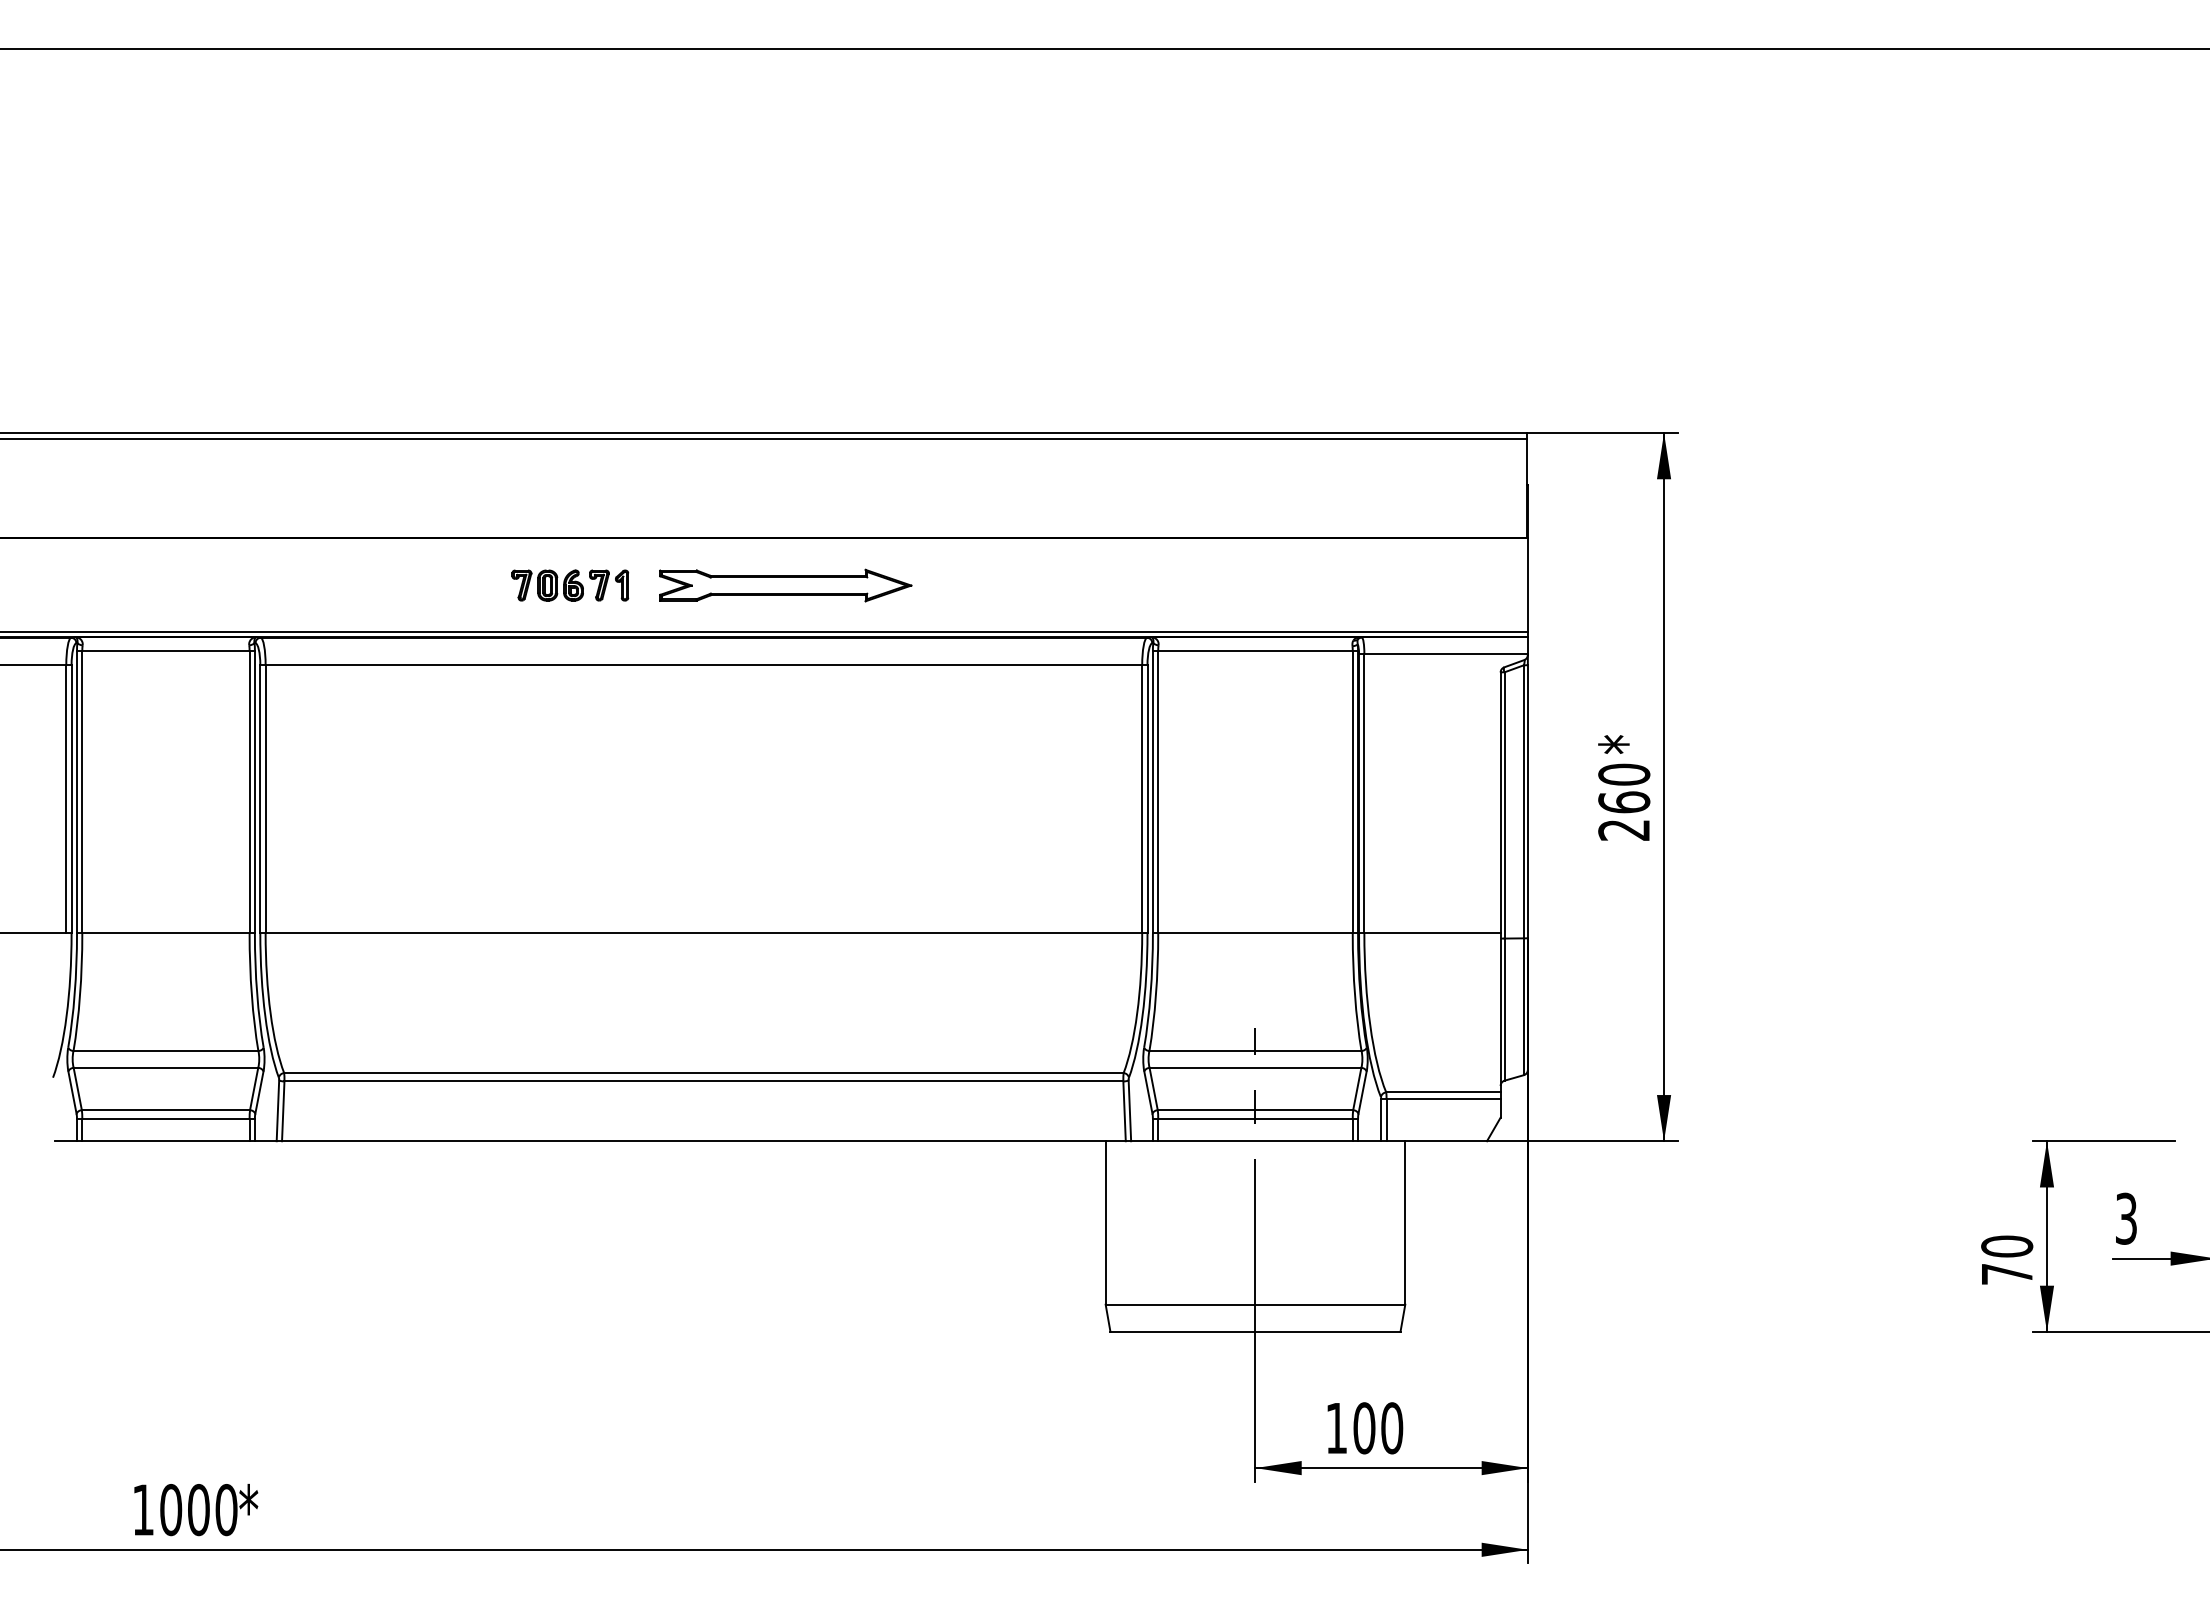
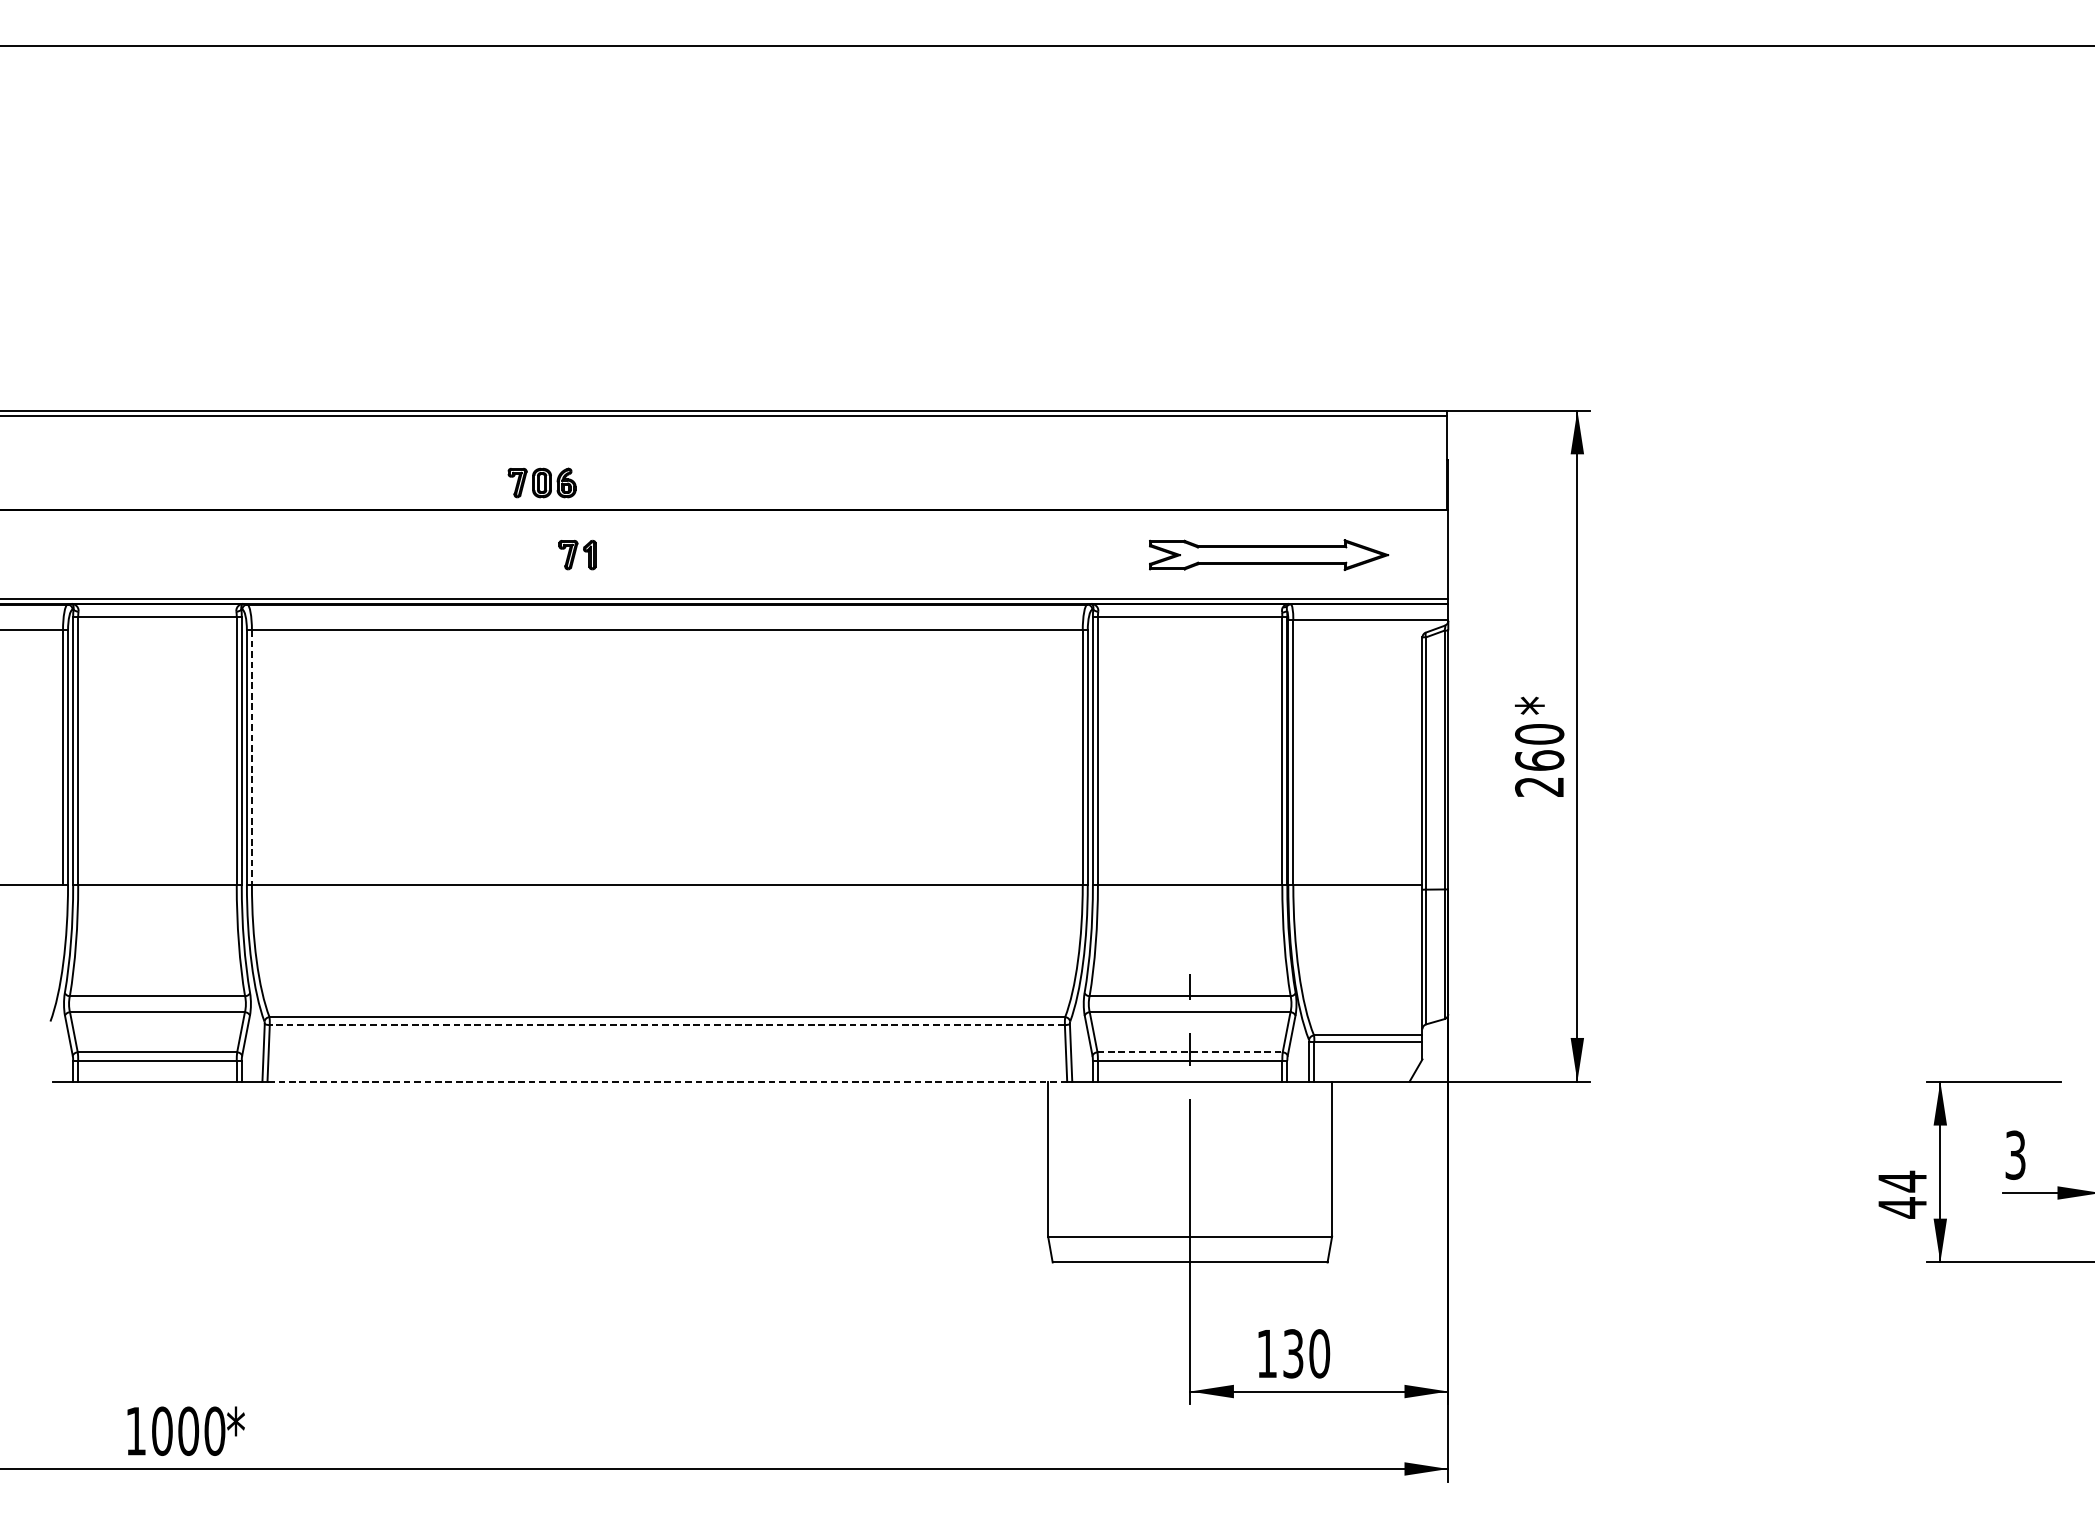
part: (547, 585) -> (541, 482), moved
part: (785, 585) -> (1268, 555), moved
line: (265, 799) -> (251, 757), solid -> dashed
line: (703, 1081) -> (666, 1025), solid -> dashed
line: (1255, 1110) -> (1190, 1052), solid -> dashed
line: (703, 1141) -> (666, 1081), solid -> dashed
text: (2007, 1260) -> (1902, 1194), 70 -> 44
text: (1364, 1428) -> (1293, 1354), 100 -> 130

